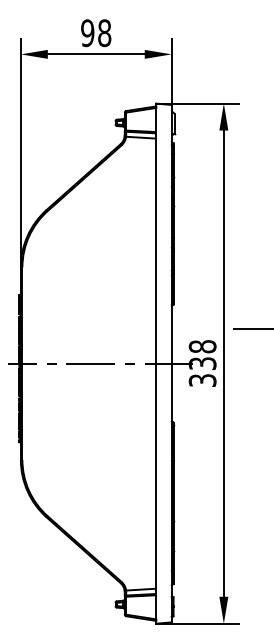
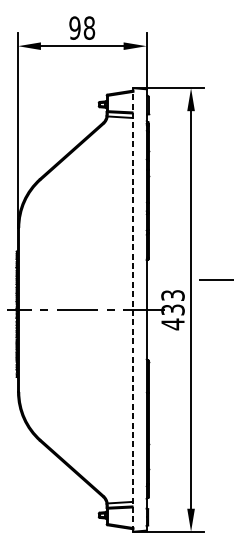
line: (156, 363) -> (133, 309), solid -> dashed
text: (202, 363) -> (172, 309), 338 -> 433

